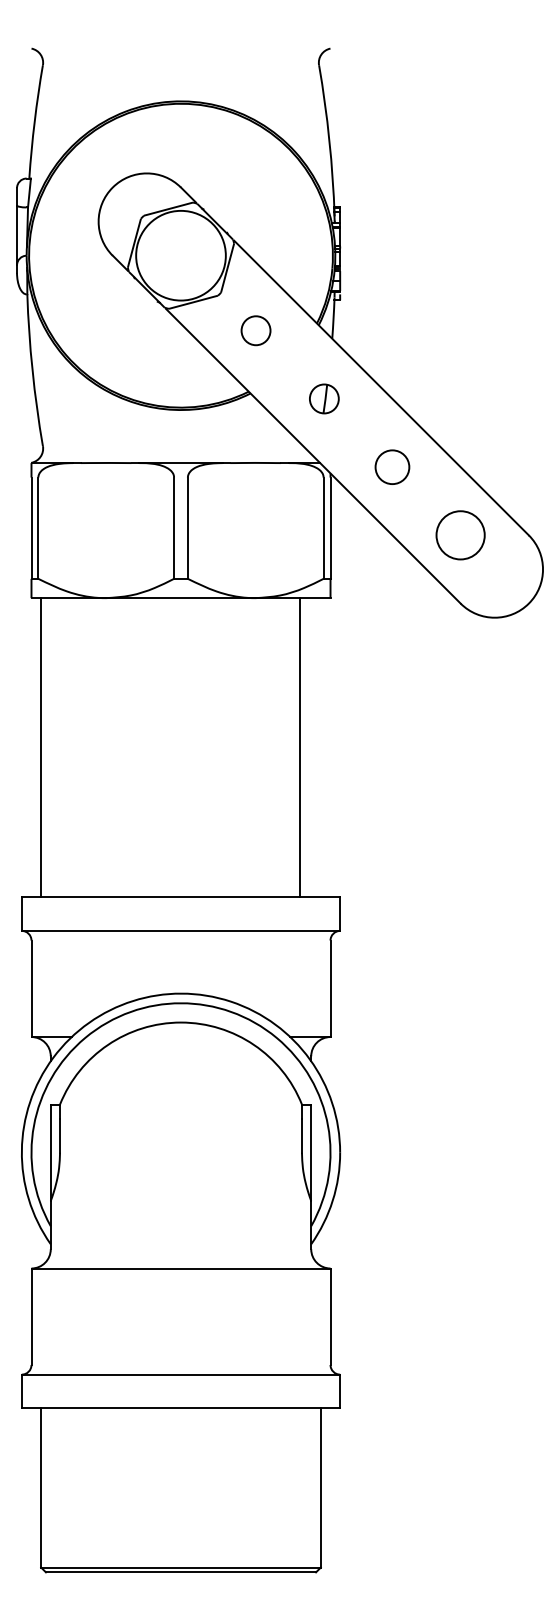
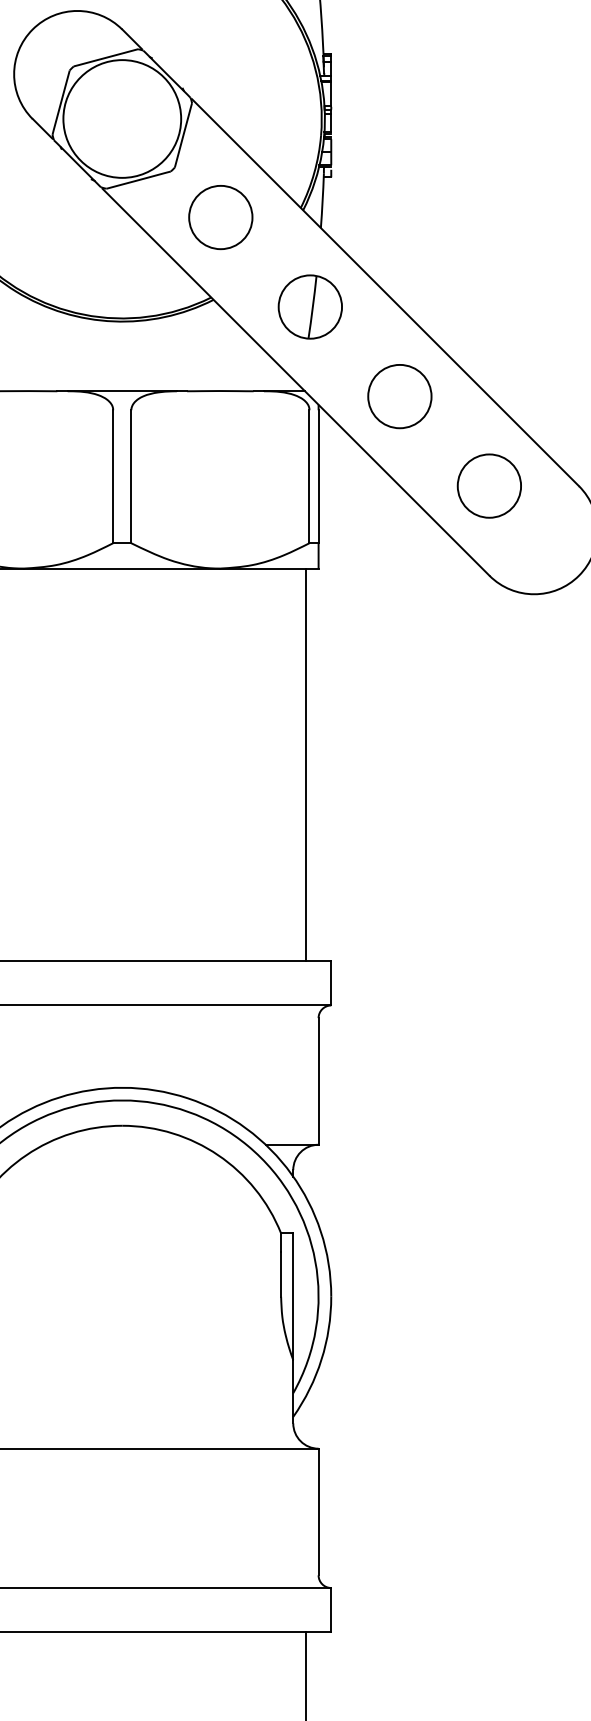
circle: (255, 330) -> (220, 217), size x1.67
part: (324, 398) -> (310, 306), size x1.67
circle: (392, 467) -> (399, 397), size x1.43
line: (299, 747) -> (305, 764), moved

